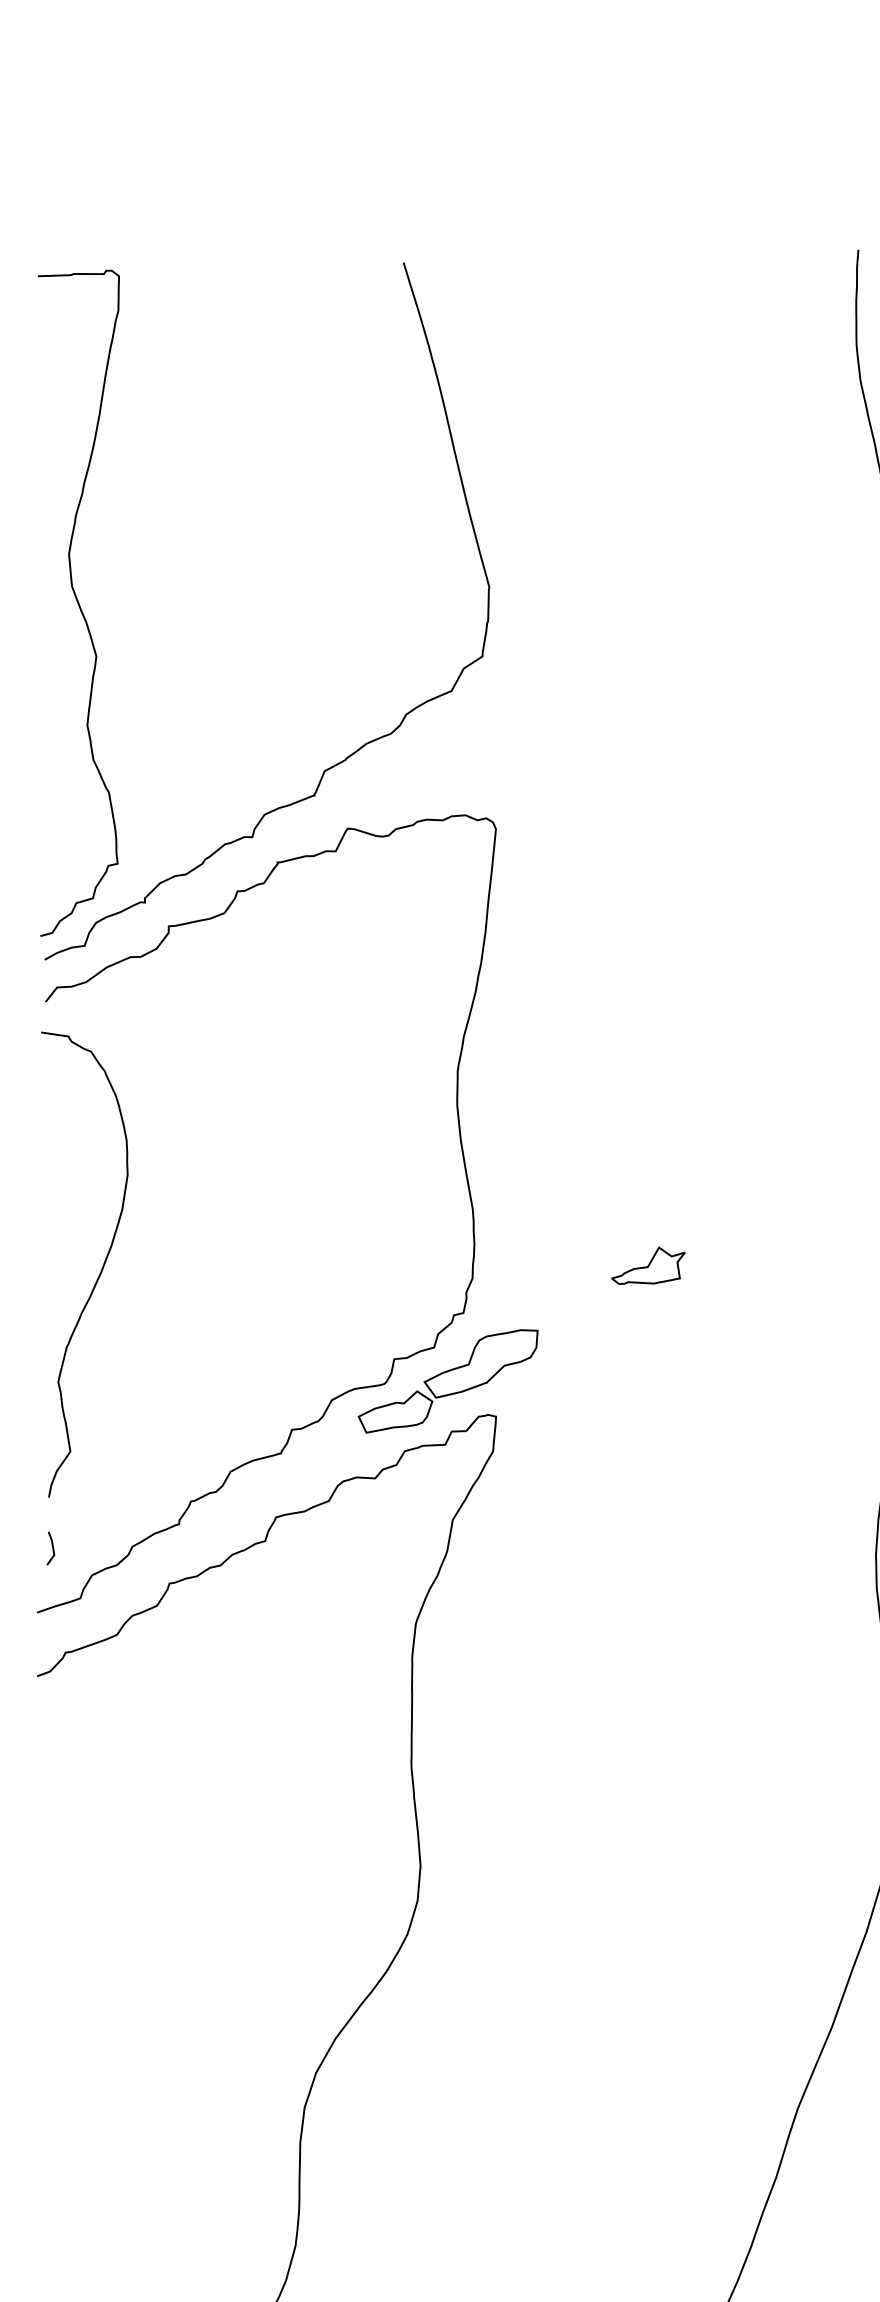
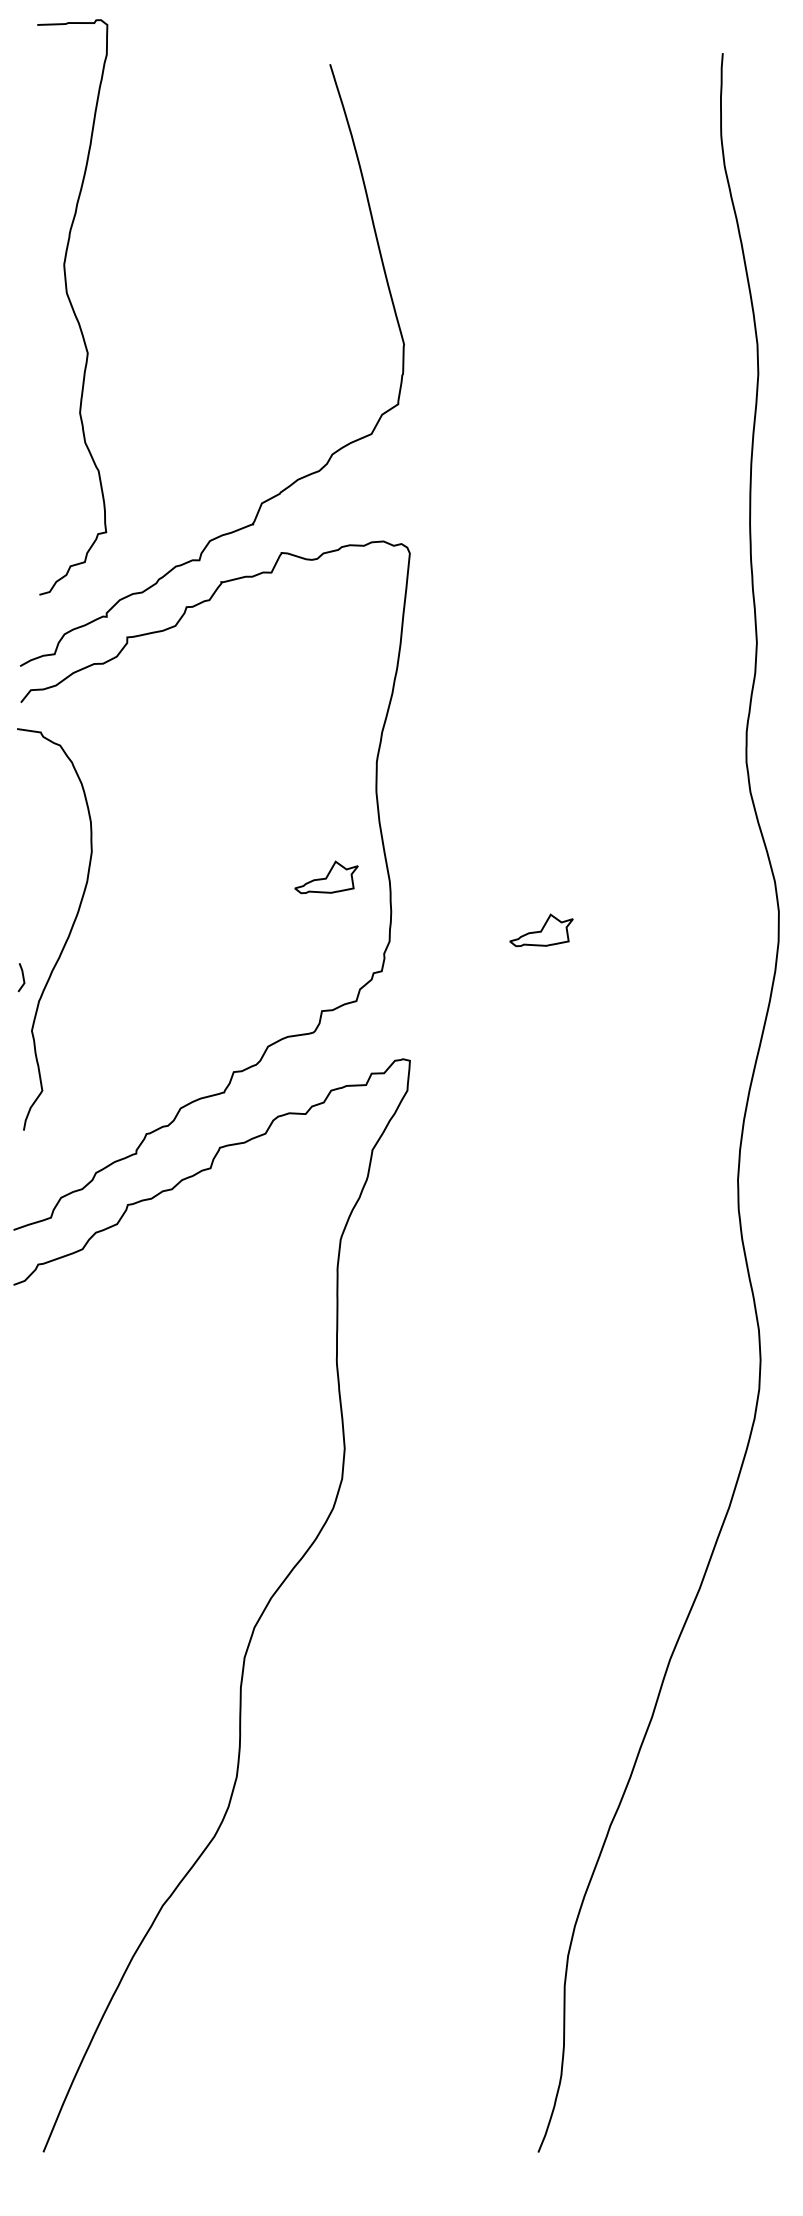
curve: (78, 603) -> (72, 307), moved
part: (399, 1204) -> (326, 877), added
part: (448, 1381) -> (368, 1030), removed
line: (52, 1548) -> (22, 977), moved

